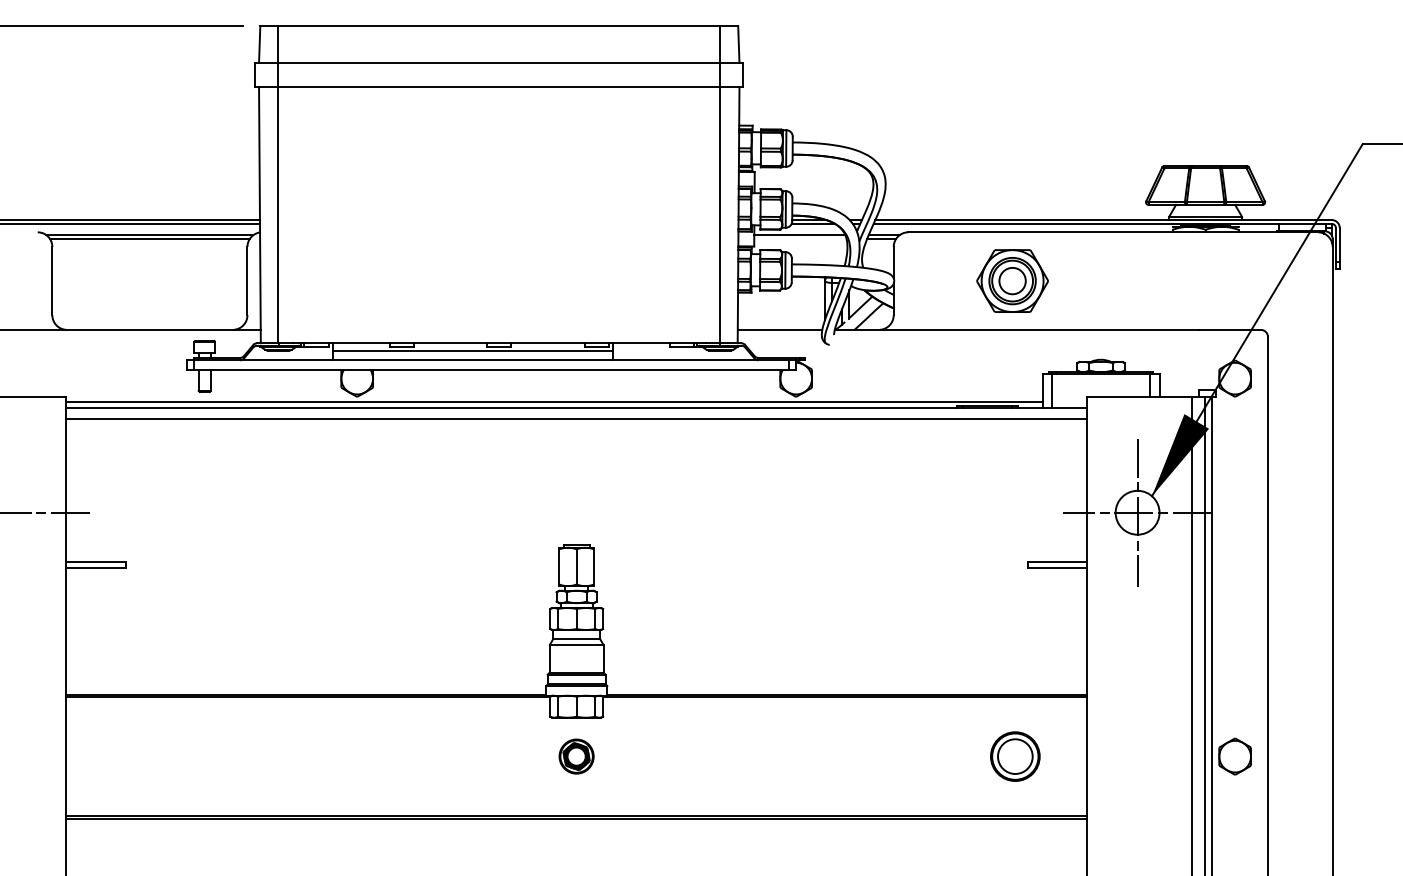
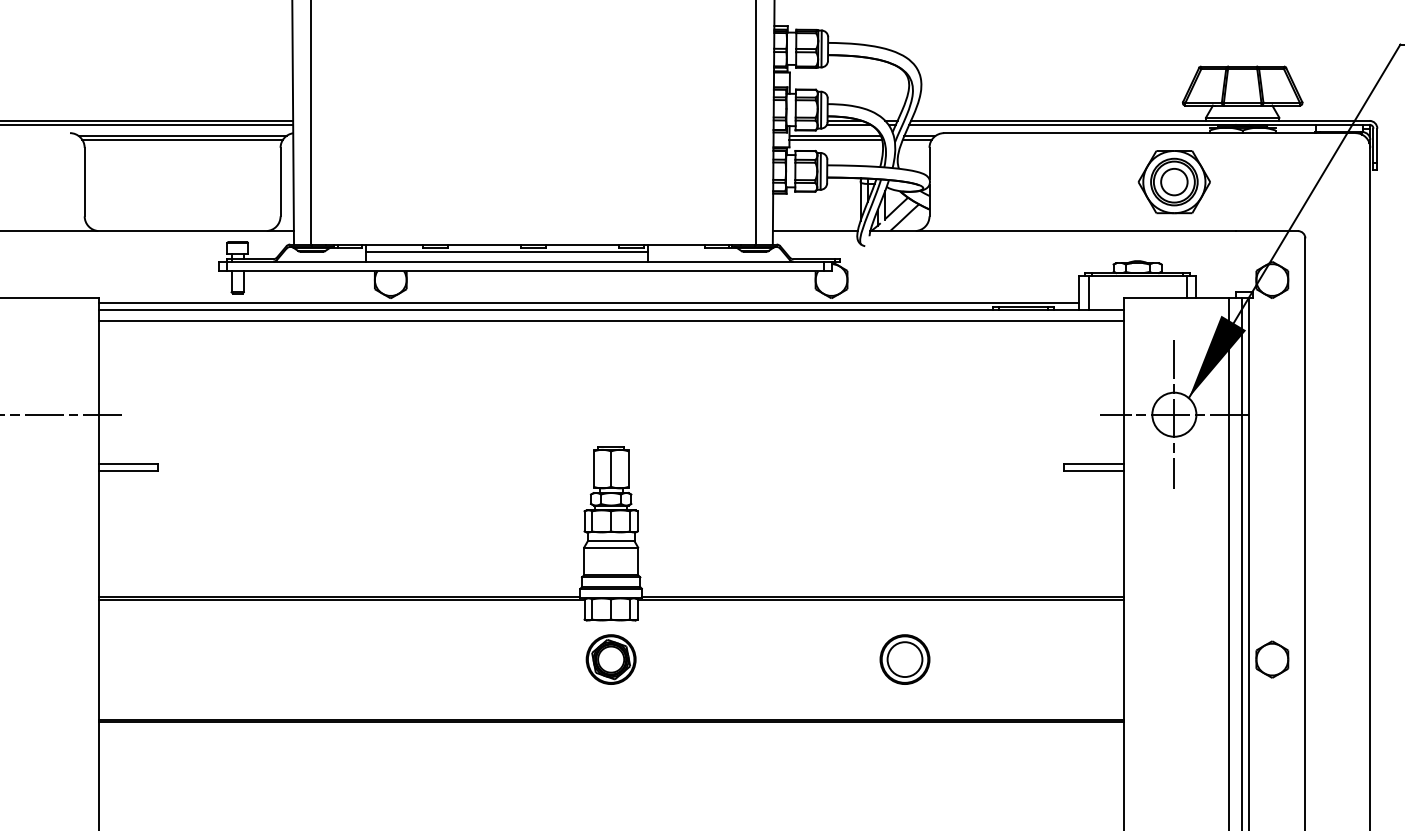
line: (800, 239) -> (835, 140), added
part: (1012, 280) -> (1174, 181), moved
part: (576, 756) -> (610, 659), size x1.43
part: (1015, 756) -> (905, 659), moved

